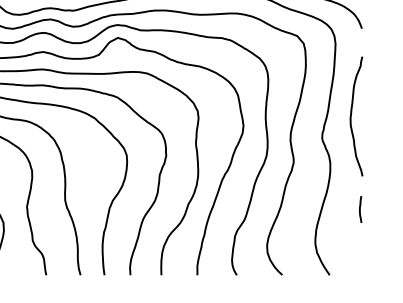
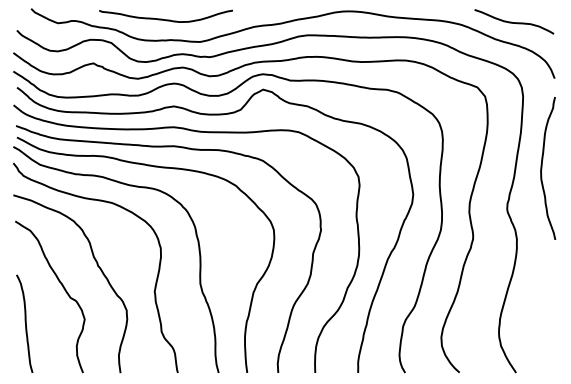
curve: (351, 116) -> (542, 168), moved
line: (360, 209) -> (552, 294), removed

